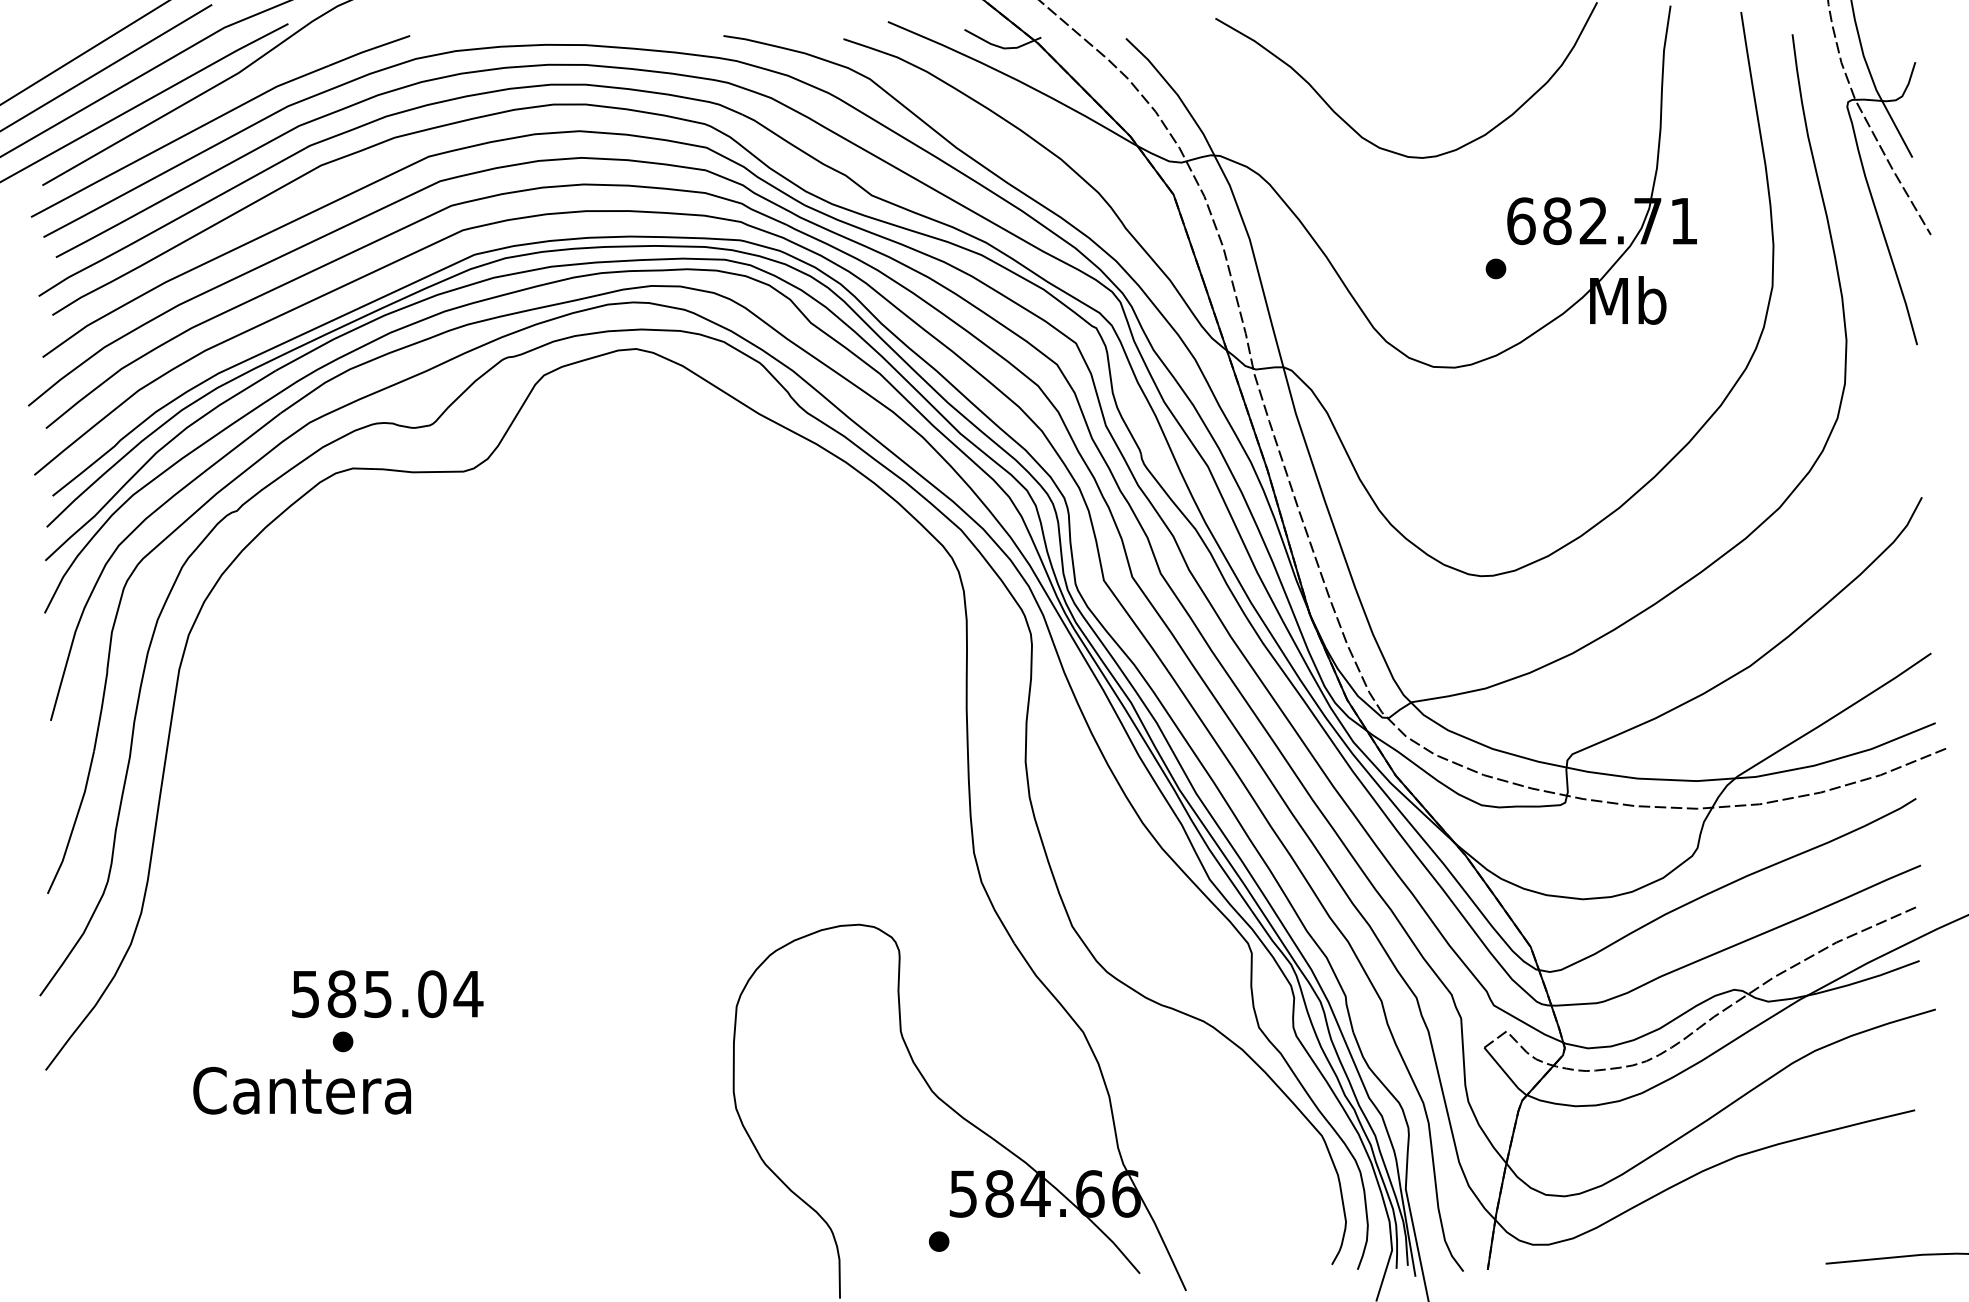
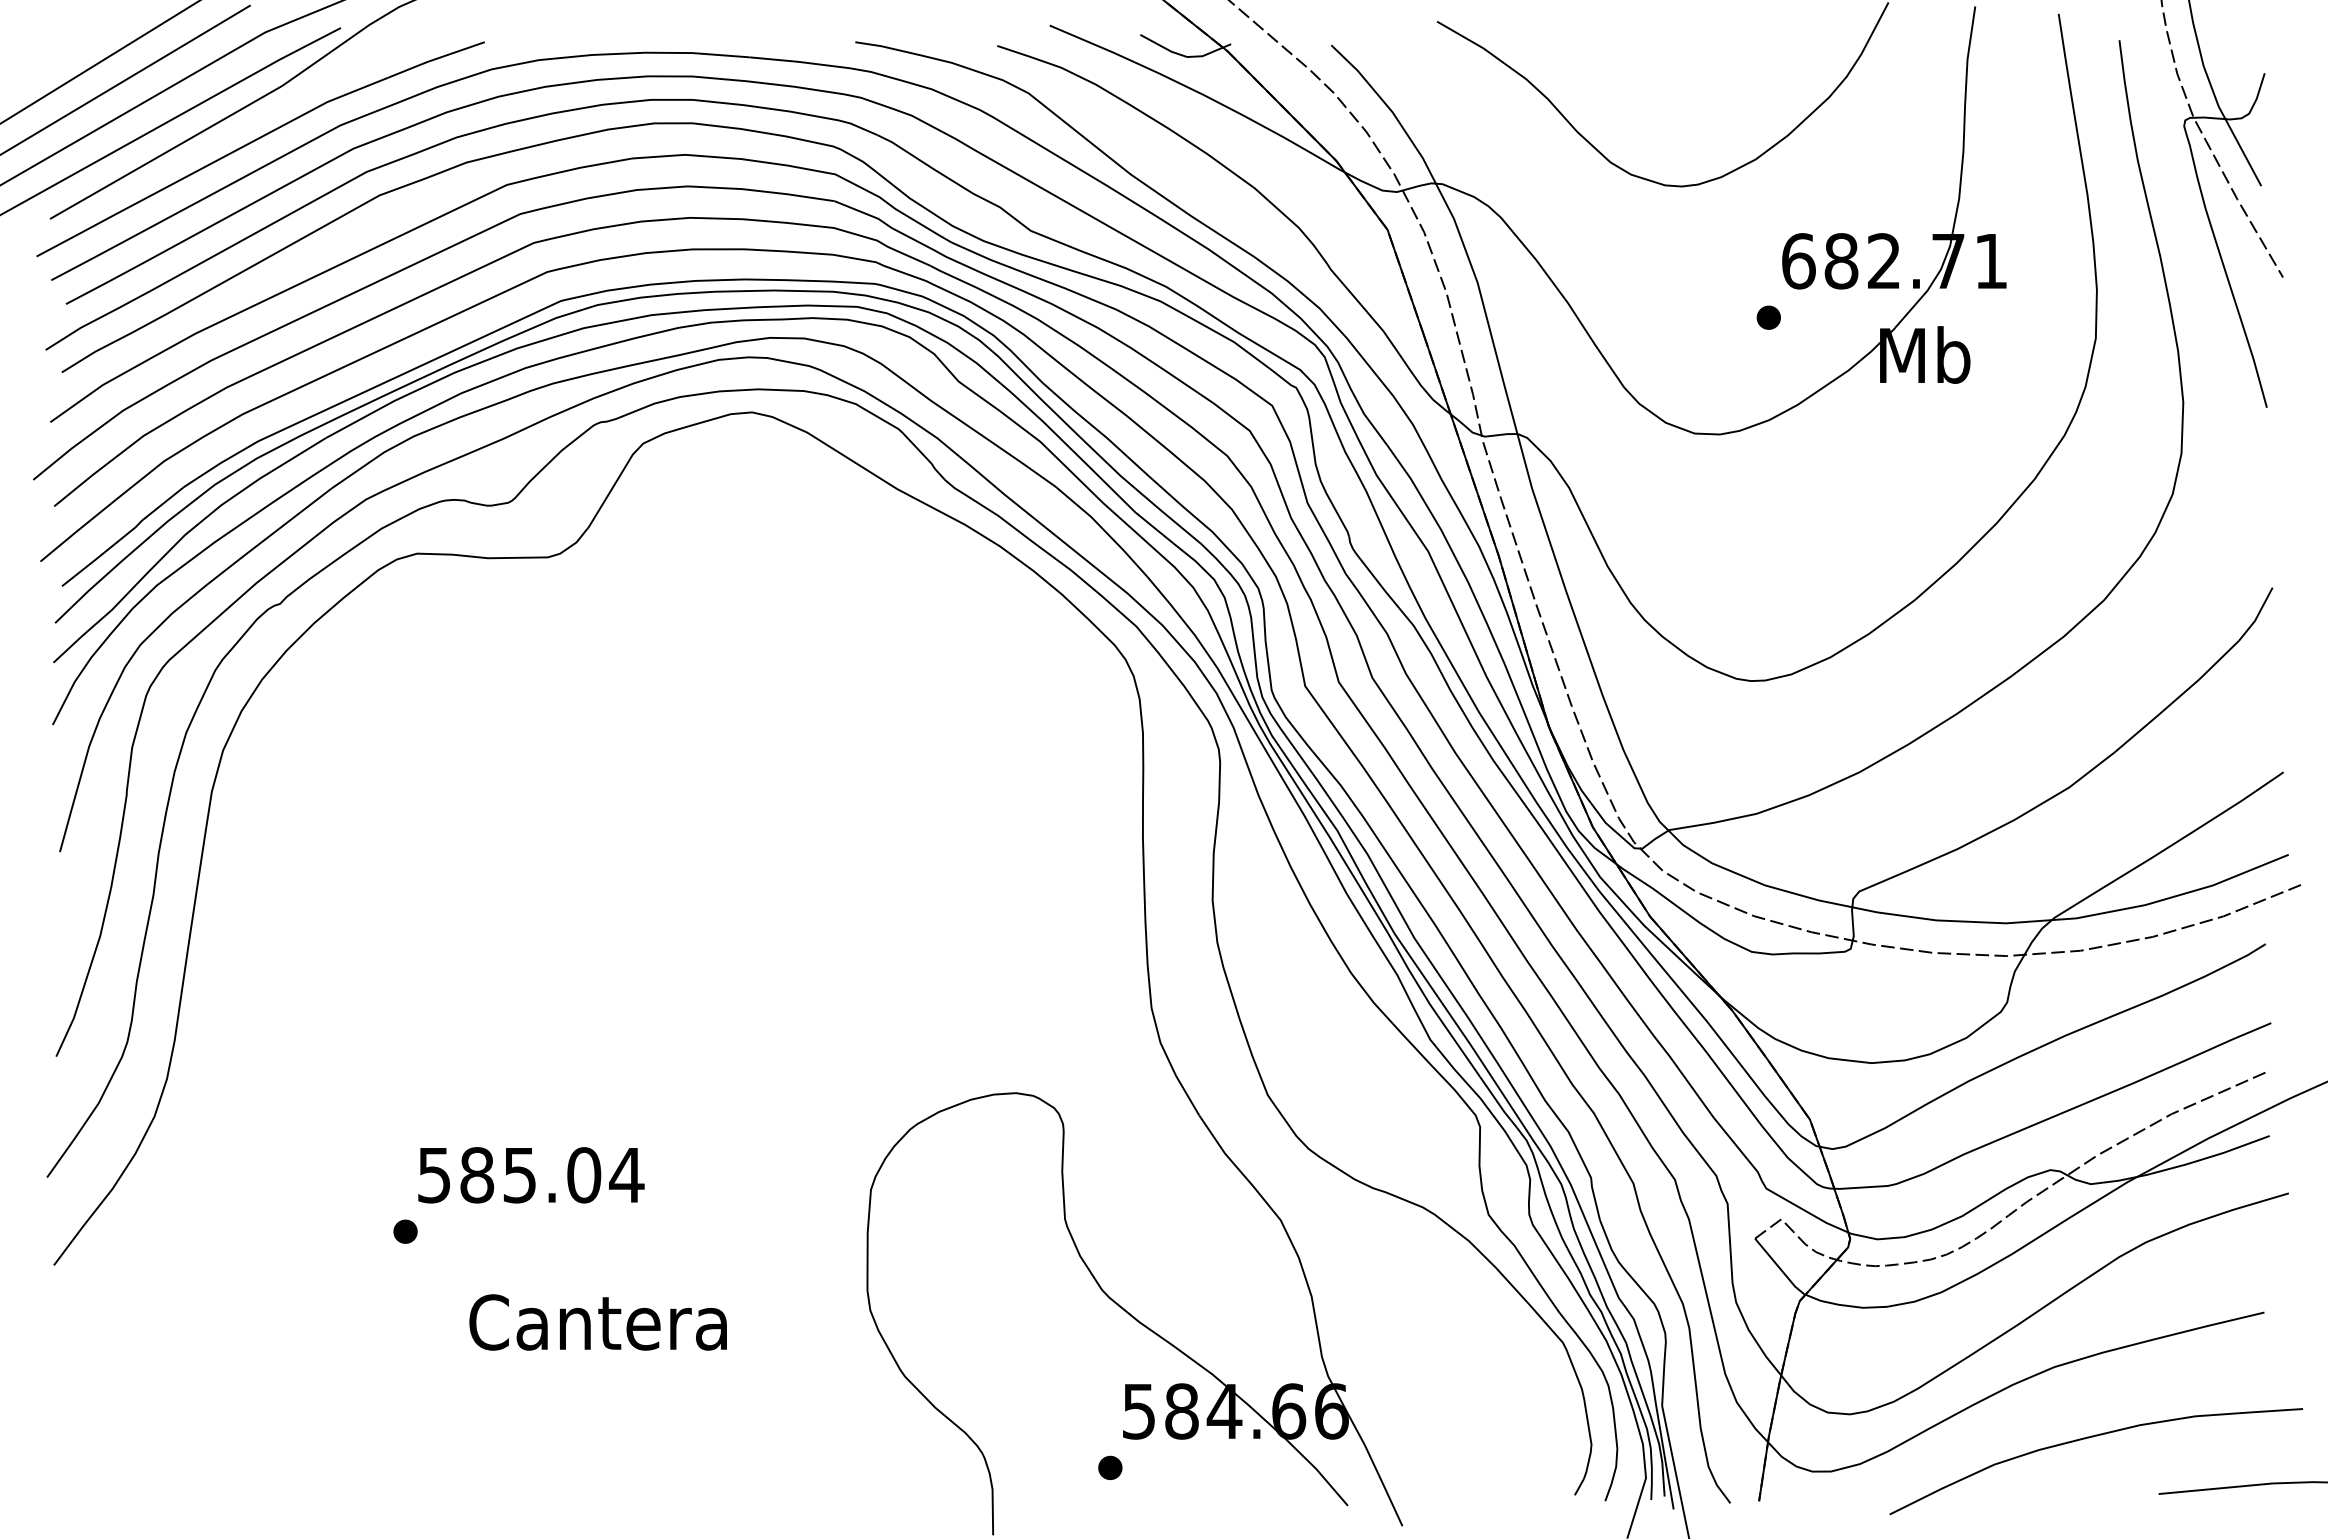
text: (387, 994) -> (531, 1175), moved
text: (301, 1090) -> (597, 1322), moved
curve: (1767, 1216) -> (2089, 1438), added

